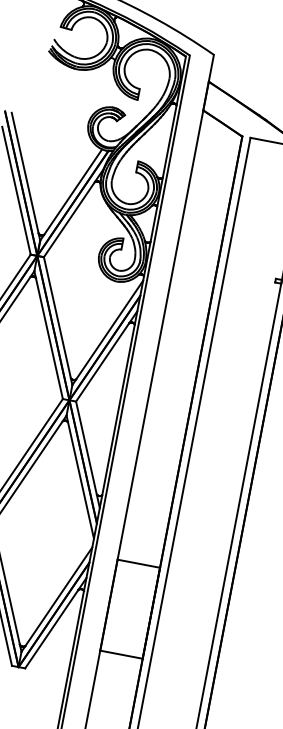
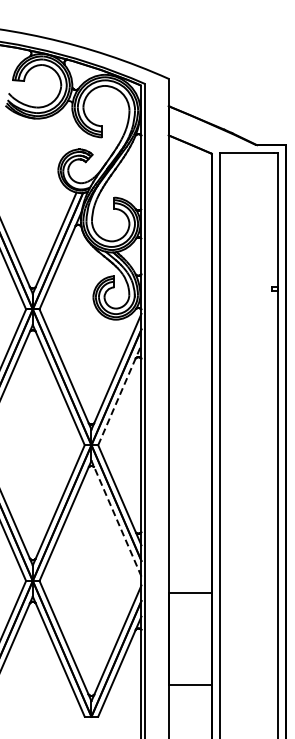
line: (106, 356) -> (119, 395), solid -> dashed
line: (80, 476) -> (116, 518), solid -> dashed

